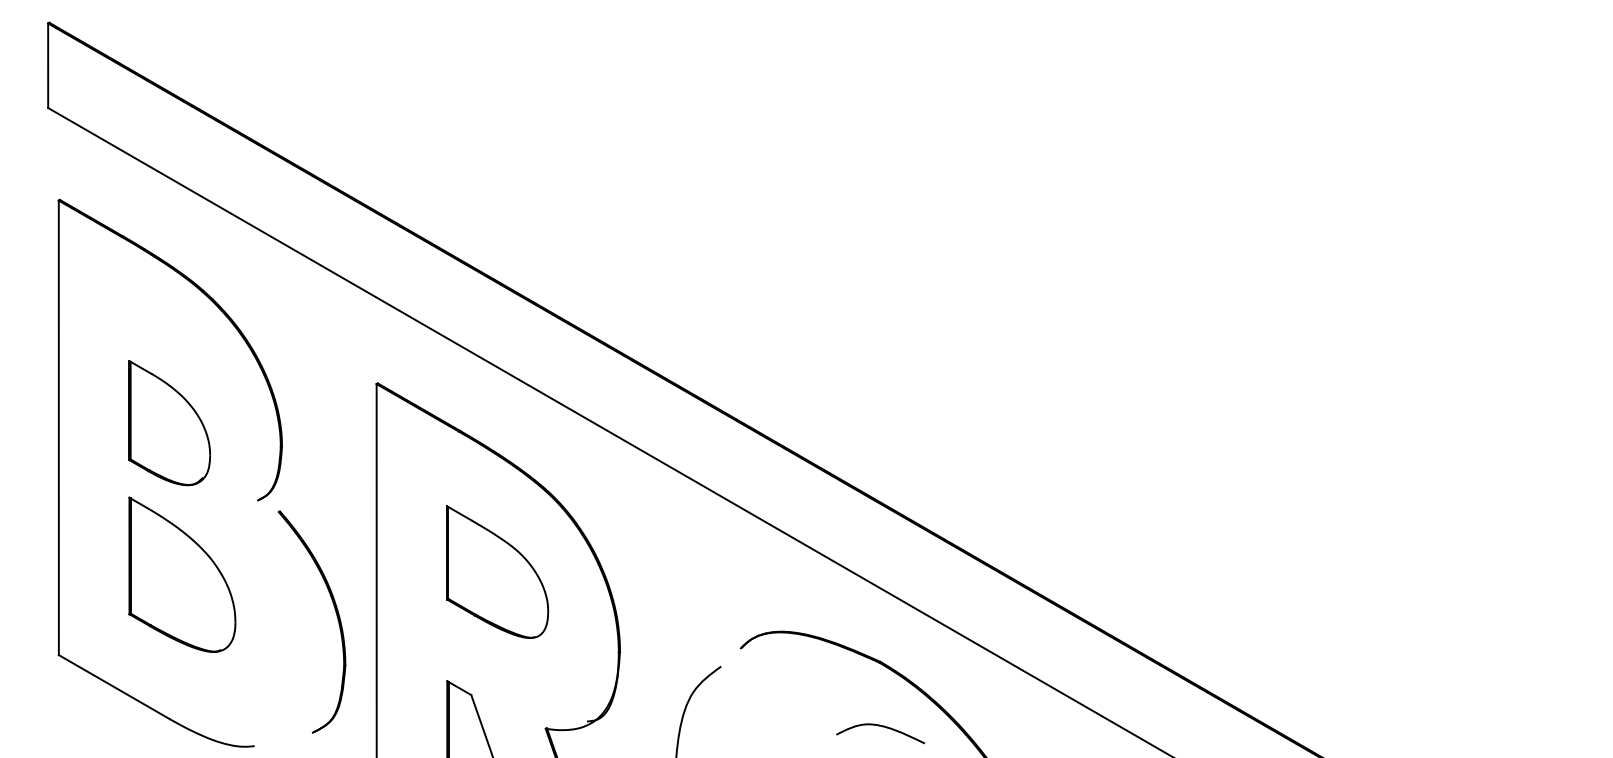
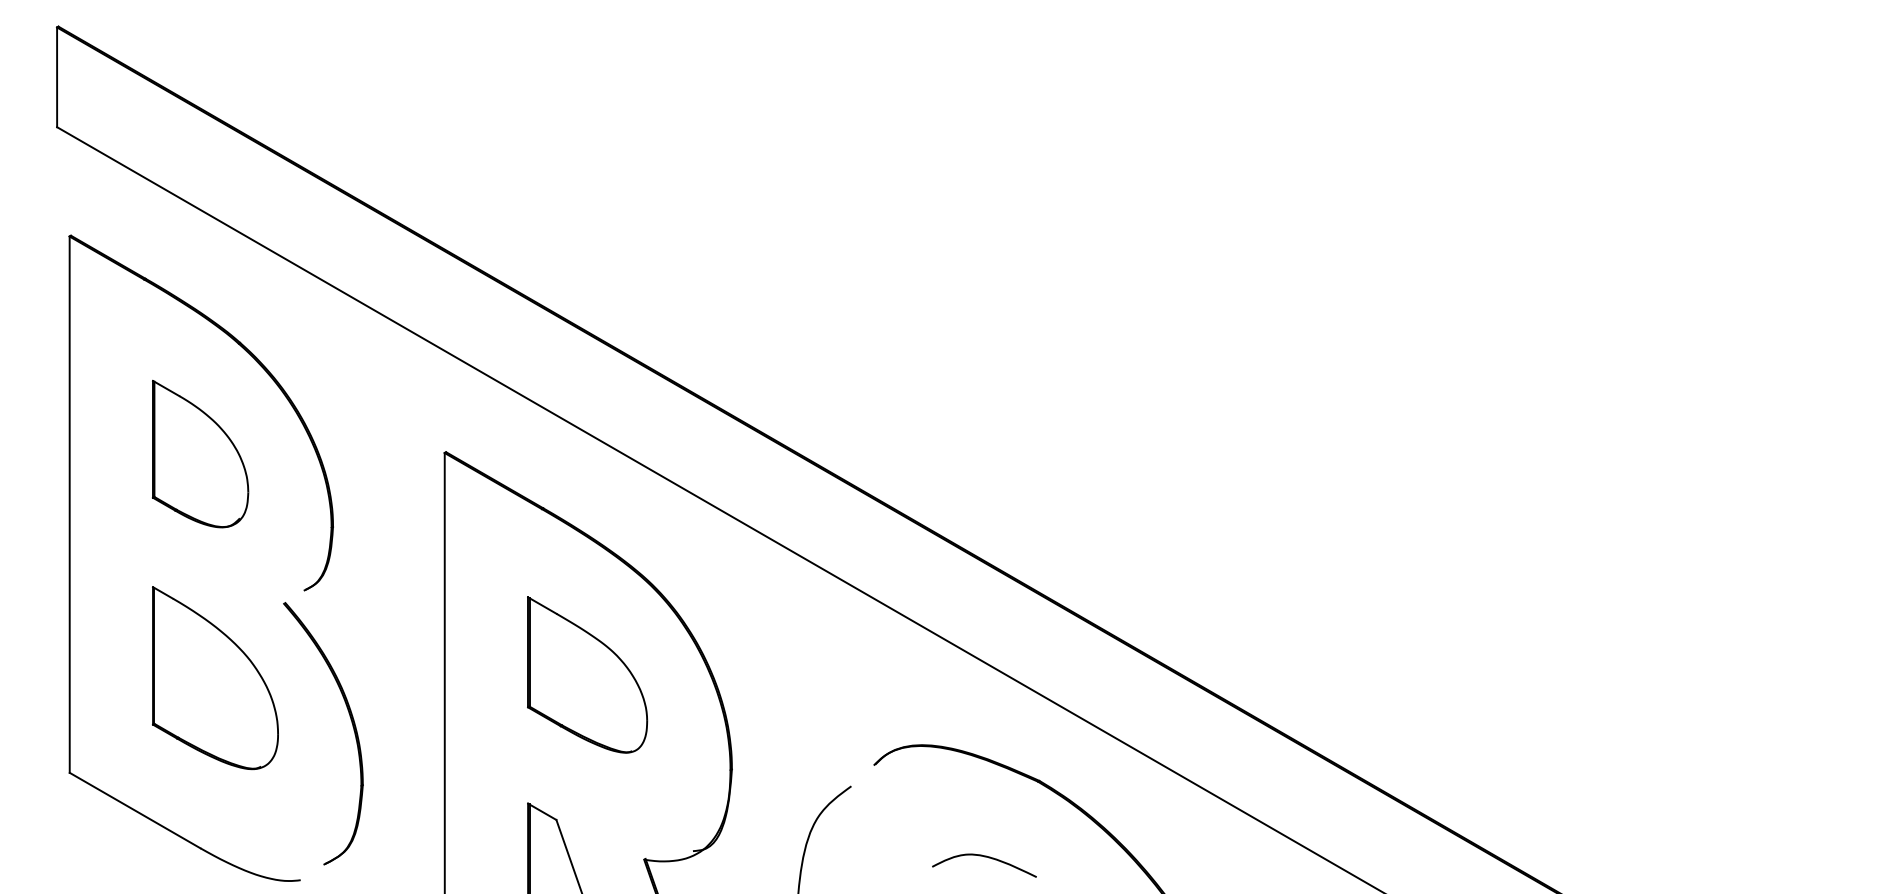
part: (169, 422) -> (200, 453), moved
part: (335, 613) -> (351, 723), moved
curve: (880, 726) -> (984, 857), moved

